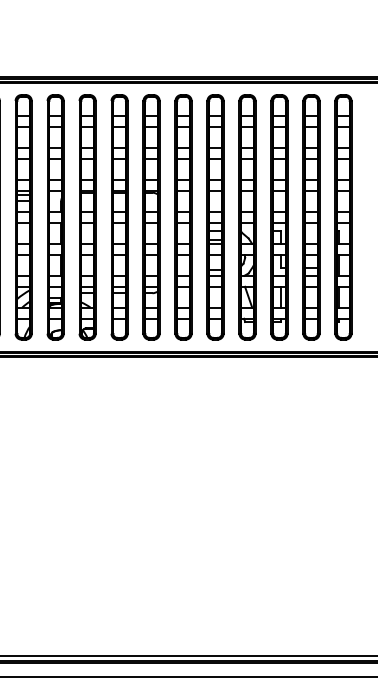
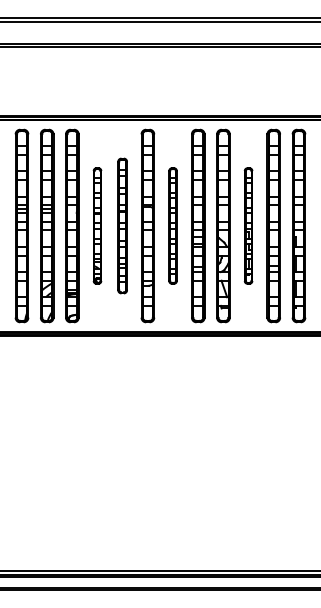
part: (87, 216) -> (97, 225), size x0.6
part: (119, 216) -> (122, 225), size x0.7
part: (182, 216) -> (172, 225), size x0.6
part: (279, 216) -> (248, 225), size x0.6

